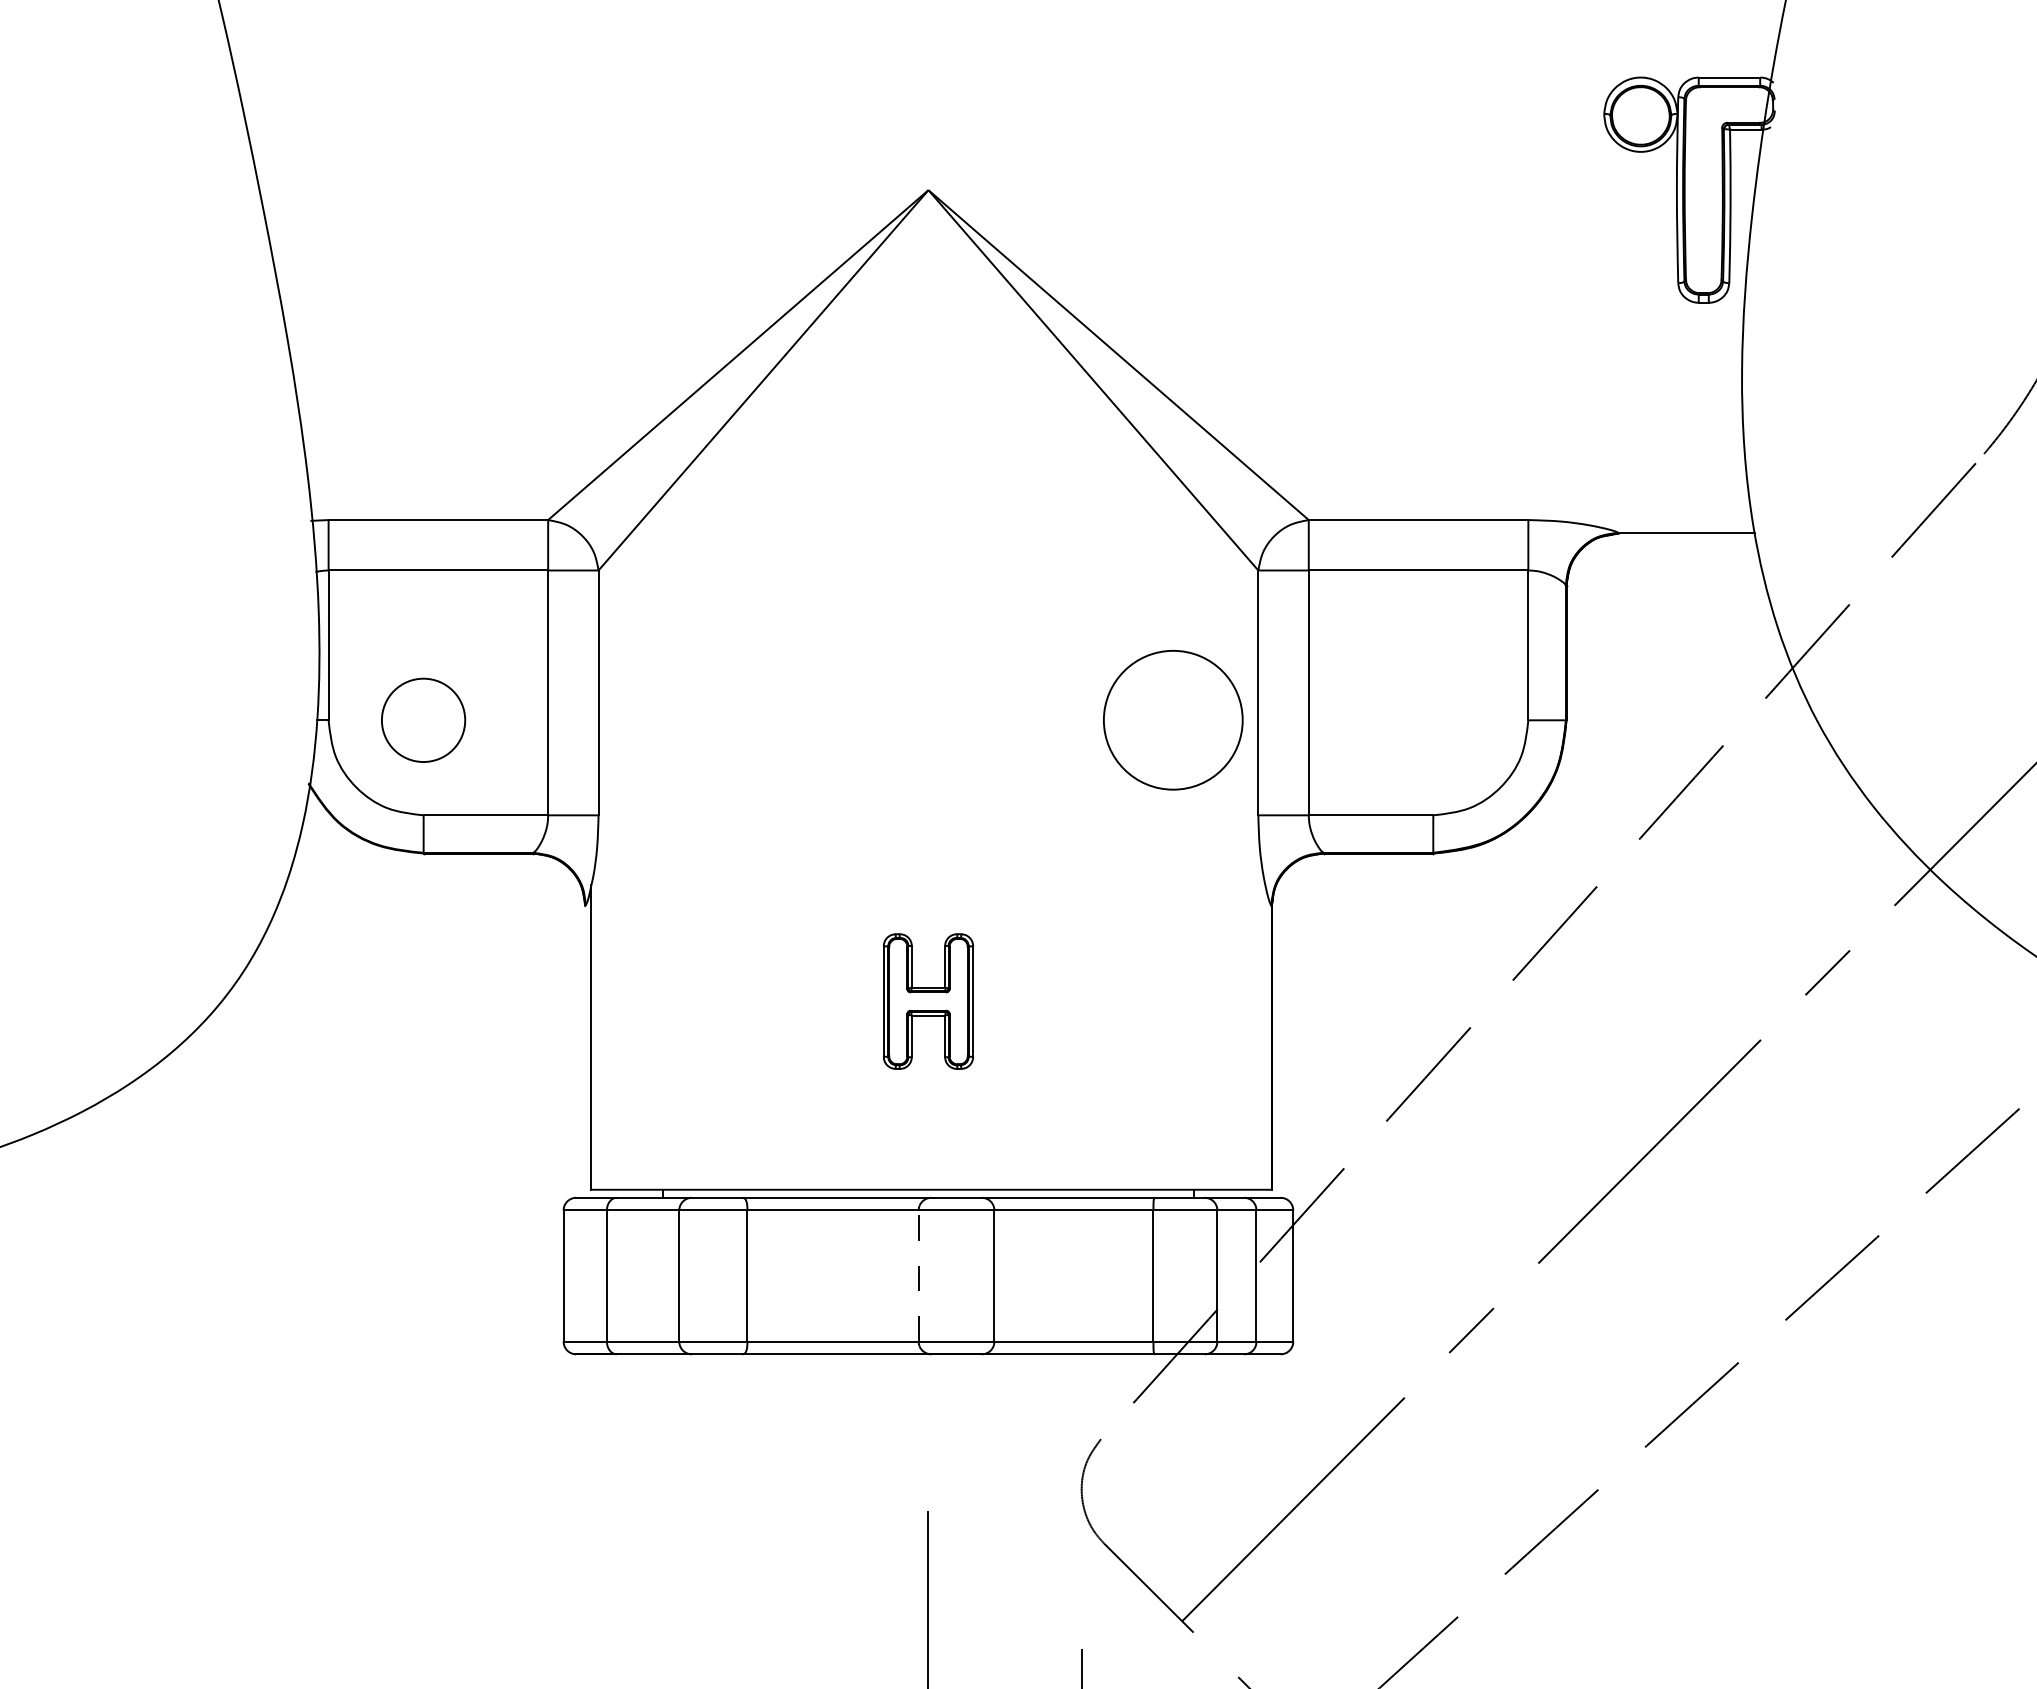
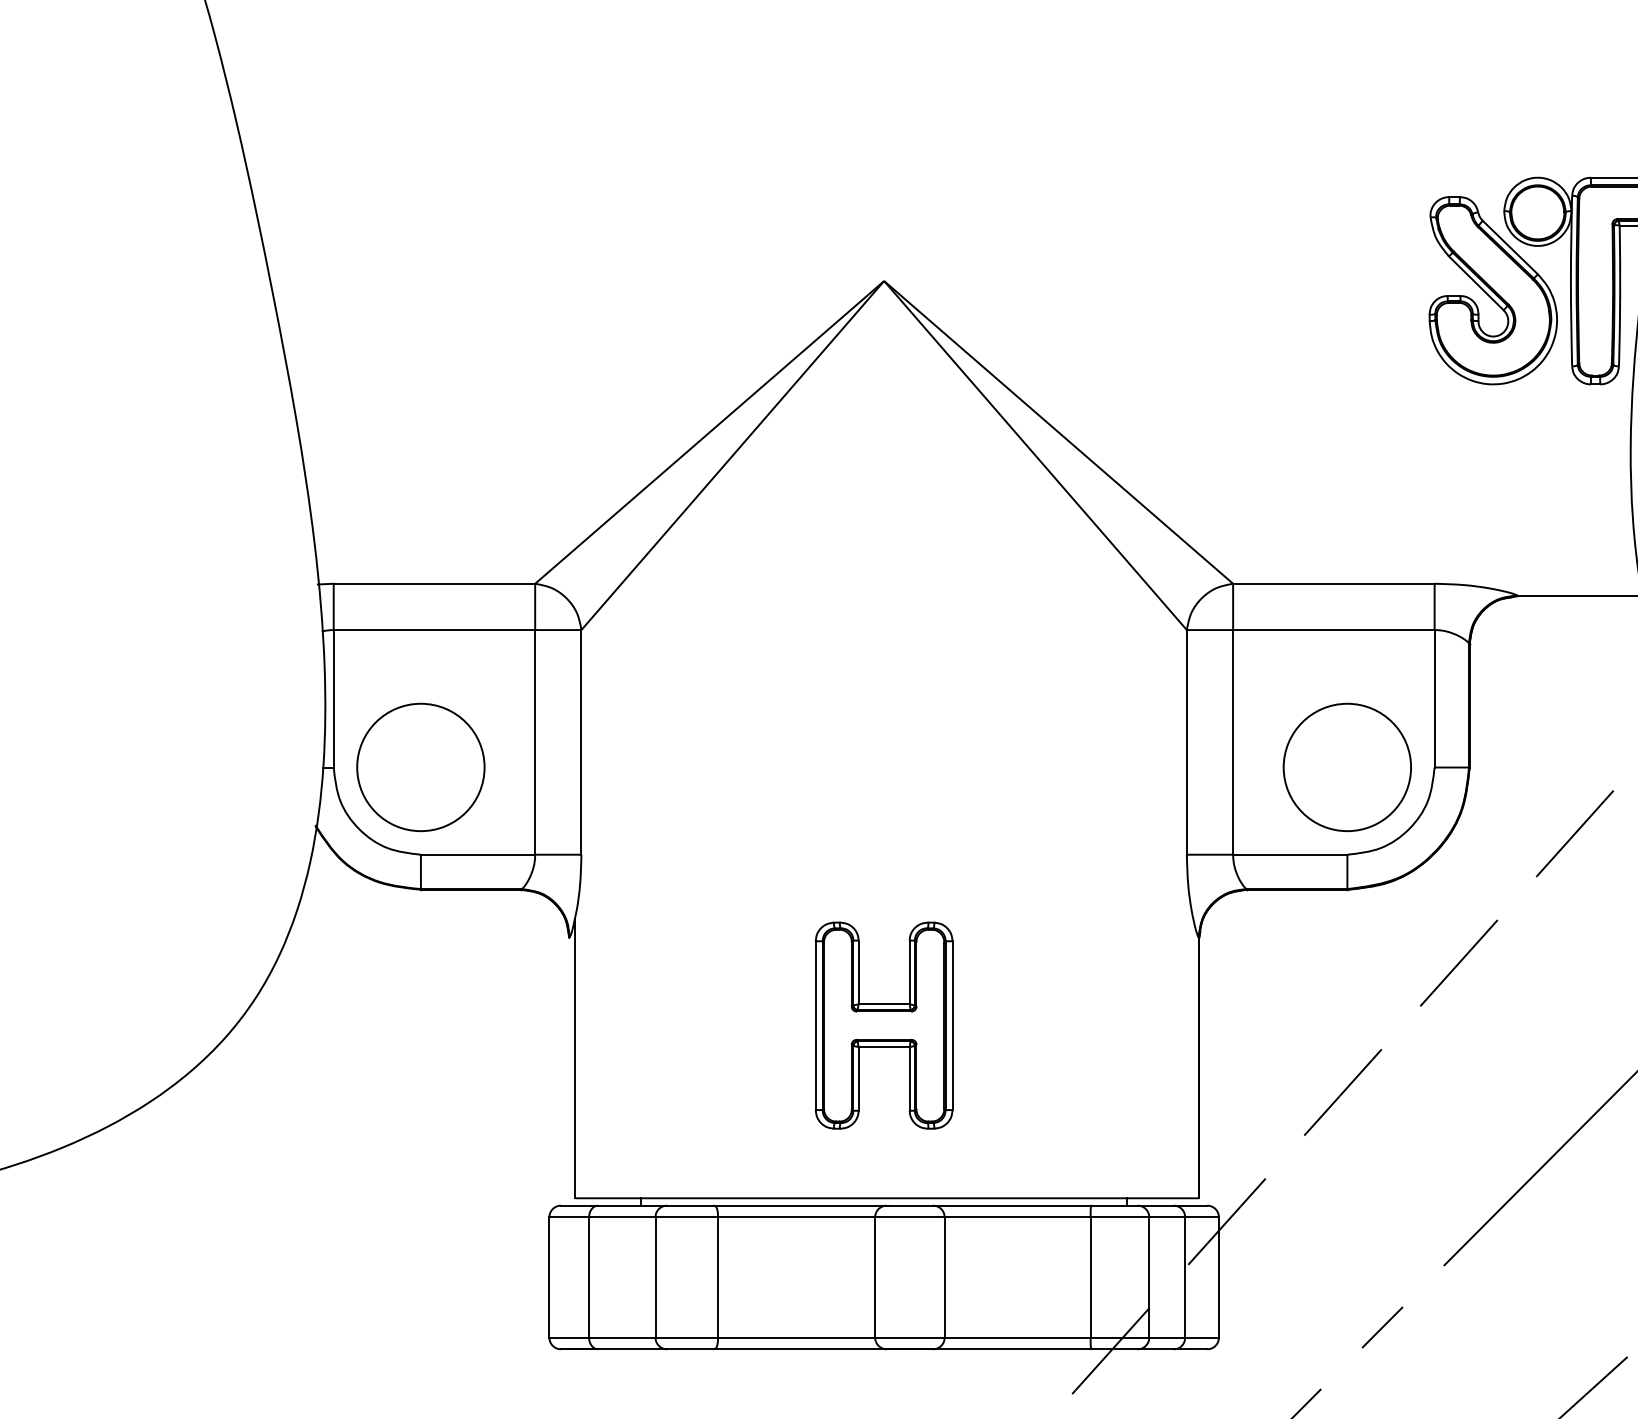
part: (1592, 200) -> (1493, 290), added
circle: (423, 720) -> (420, 767), size x1.67
circle: (1173, 720) -> (1347, 767), moved
part: (928, 1001) -> (884, 1025), size x1.67
line: (918, 1276) -> (875, 1277), dashed -> solid

